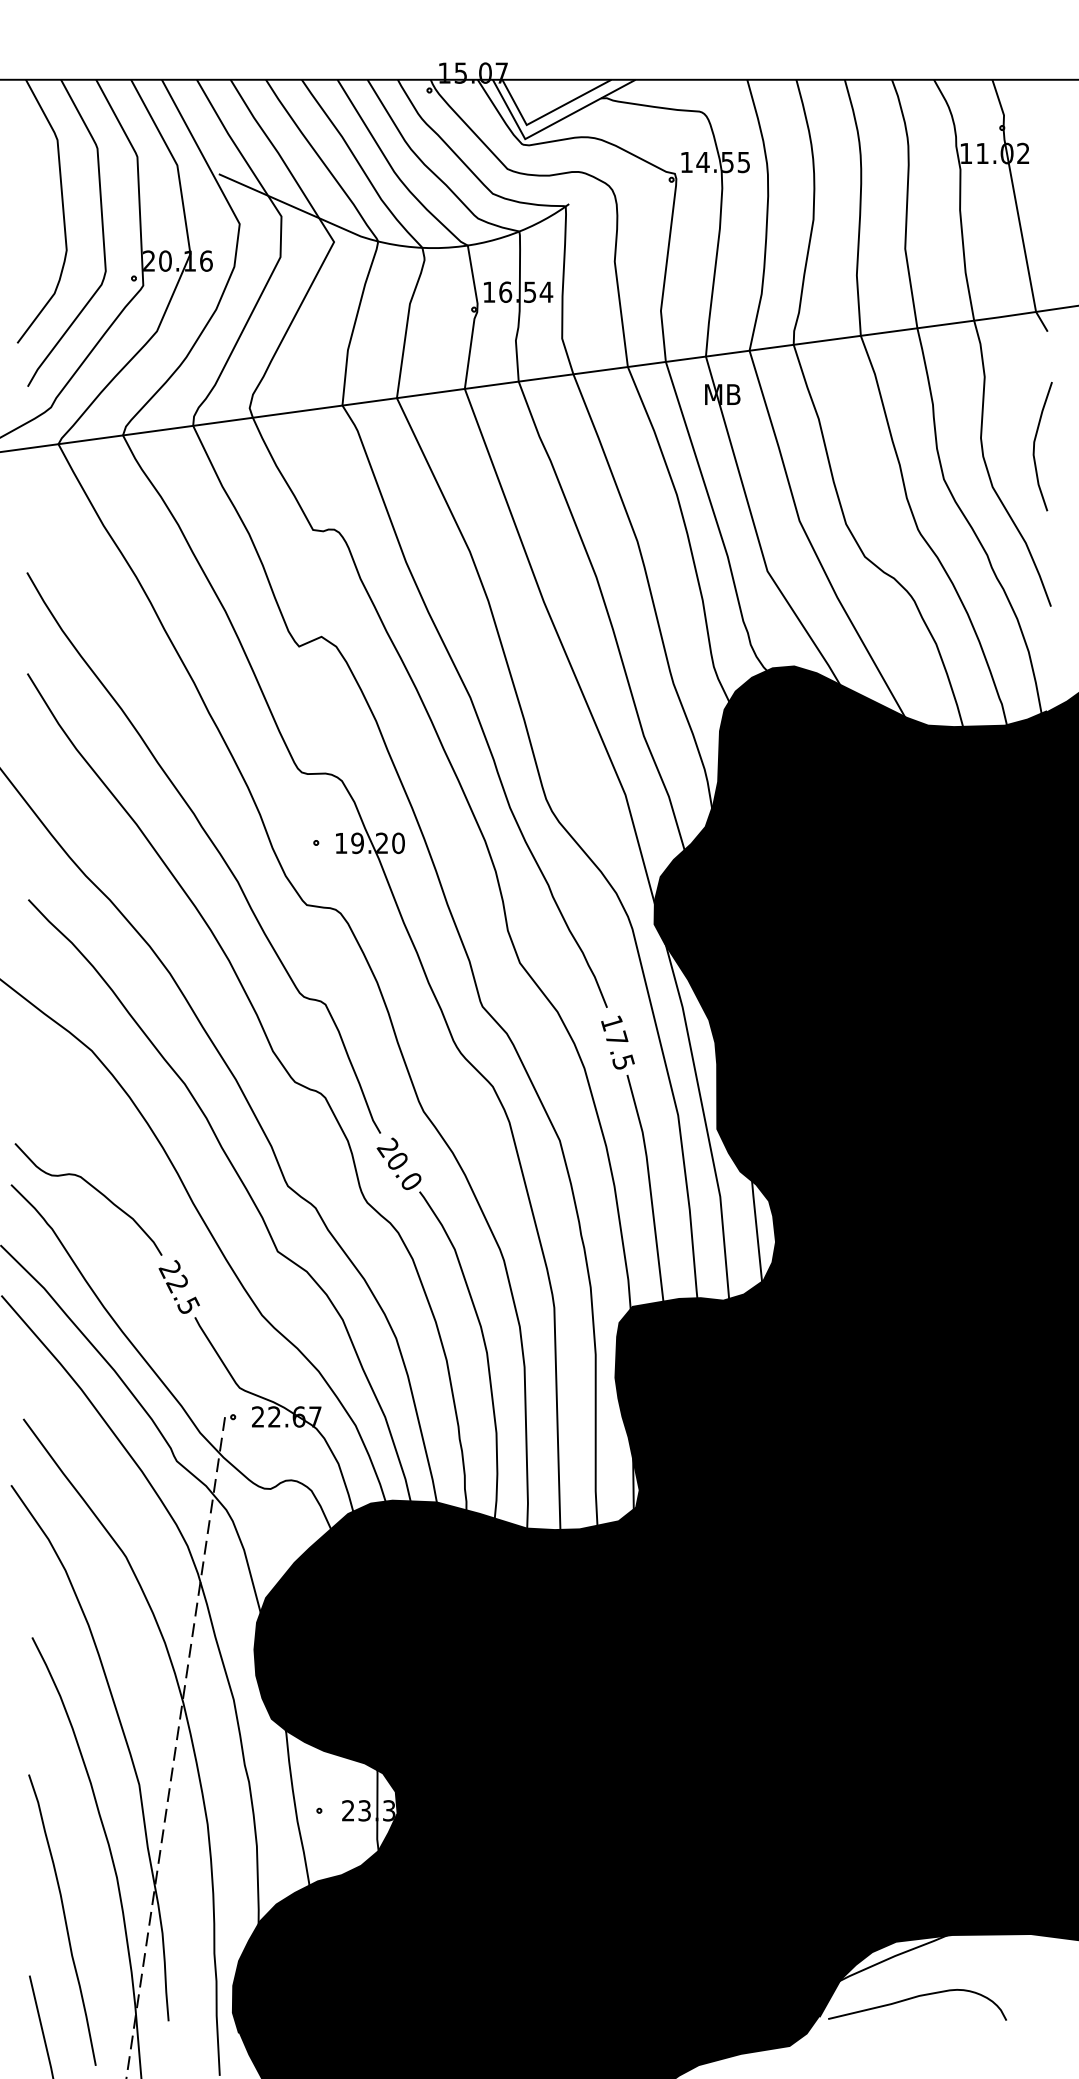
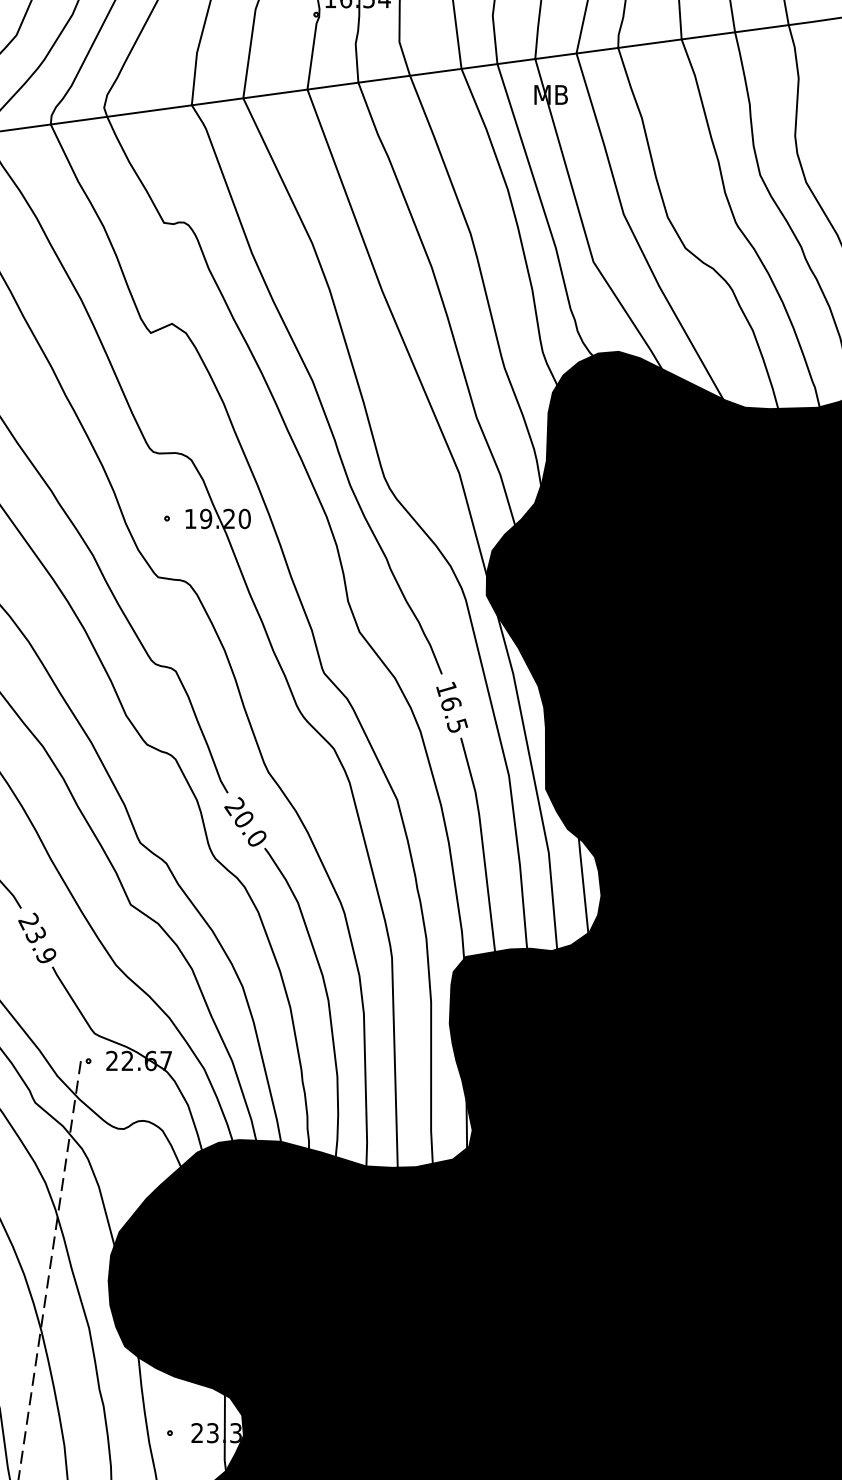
text: (617, 1038) -> (451, 703), 17.5 -> 16.5
text: (182, 1293) -> (40, 944), 22.5 -> 23.9

